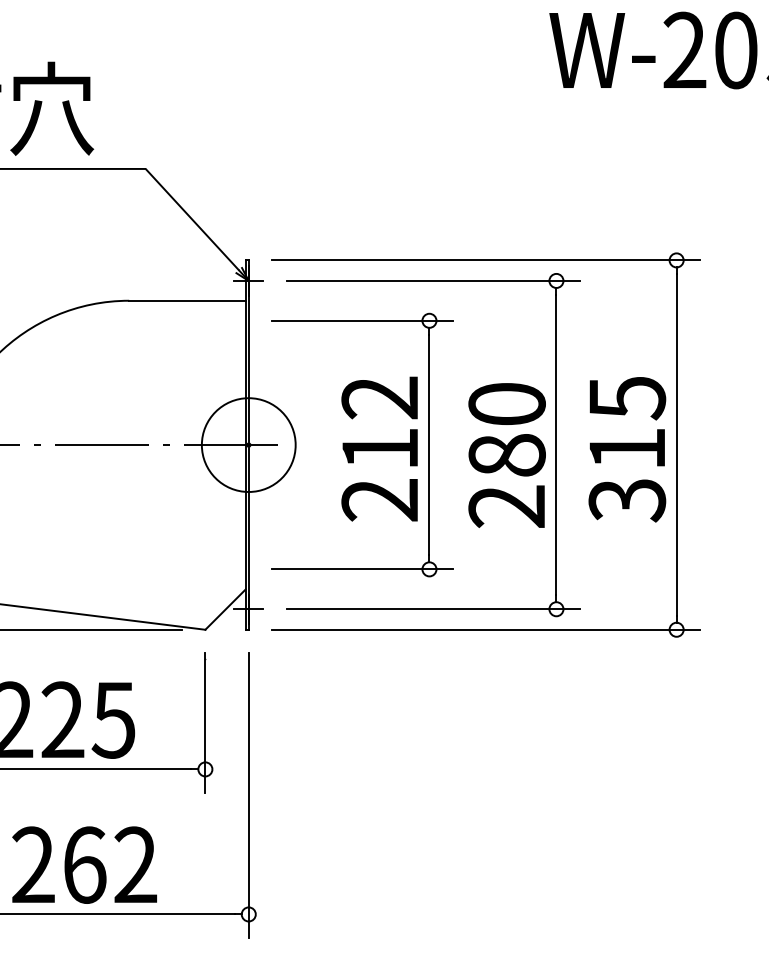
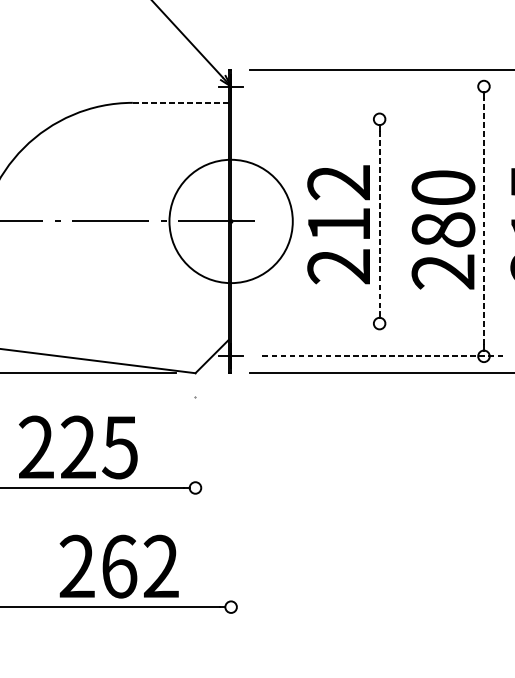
line: (432, 280) -> (382, 86), removed
line: (187, 300) -> (180, 102), solid -> dashed
line: (362, 320) -> (324, 119), removed
line: (556, 444) -> (484, 220), solid -> dashed
circle: (248, 445) -> (230, 221), size x1.6
line: (429, 445) -> (379, 221), solid -> dashed
line: (362, 569) -> (324, 323), removed
line: (433, 609) -> (382, 356), solid -> dashed
line: (205, 722) -> (195, 449), removed
line: (248, 795) -> (230, 509), removed
text: (84, 864) -> (119, 566), moved

